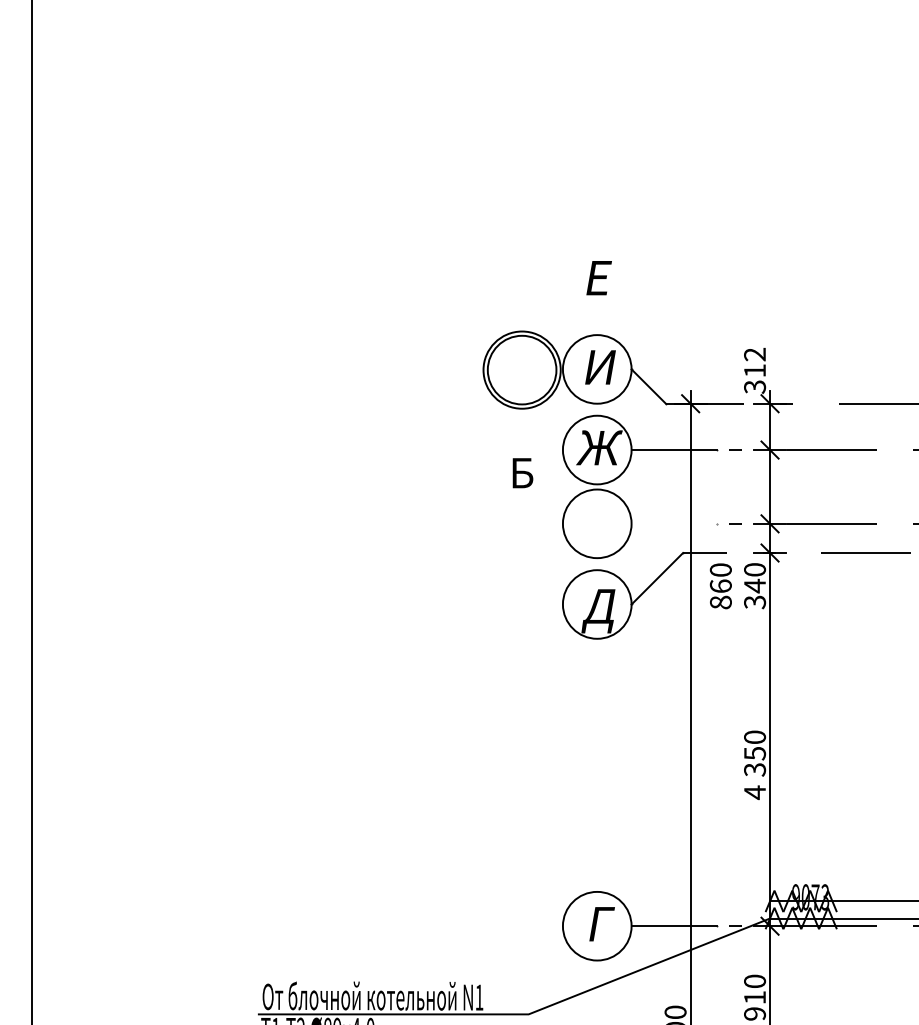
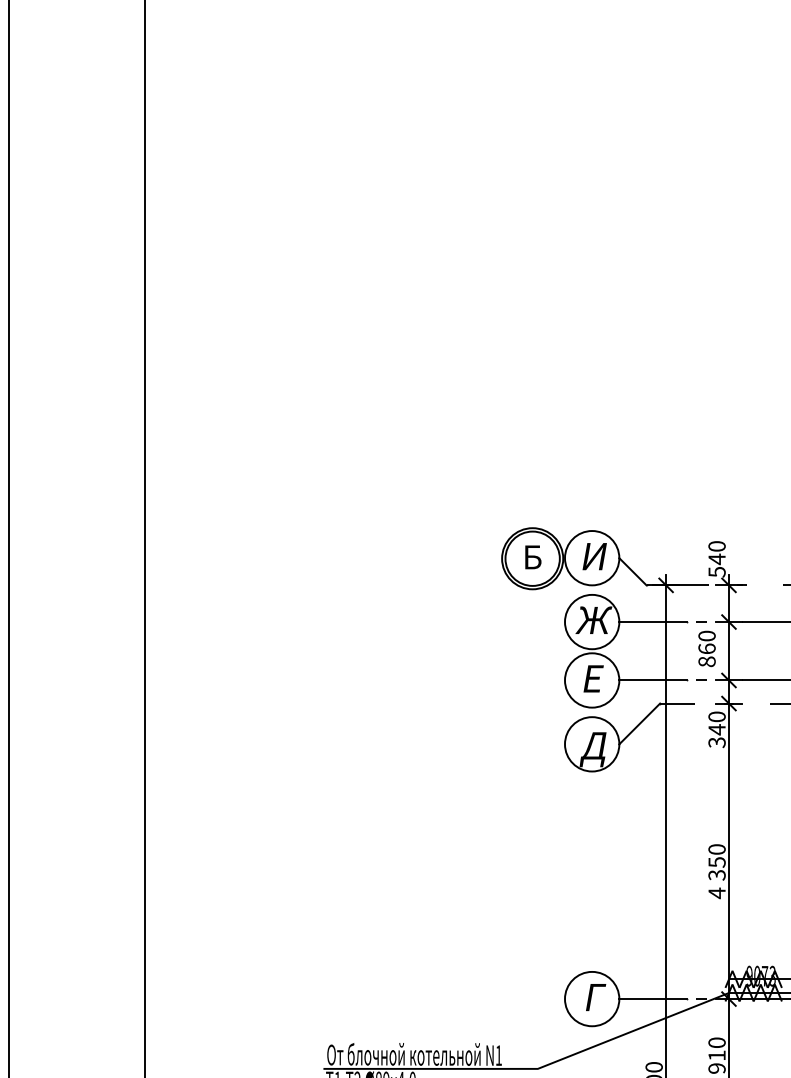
text: (598, 277) -> (593, 678), moved
text: (754, 369) -> (716, 558), 312 -> 540
text: (523, 473) -> (533, 557), moved
line: (674, 523) -> (653, 680), added
text: (720, 585) -> (706, 648), moved

